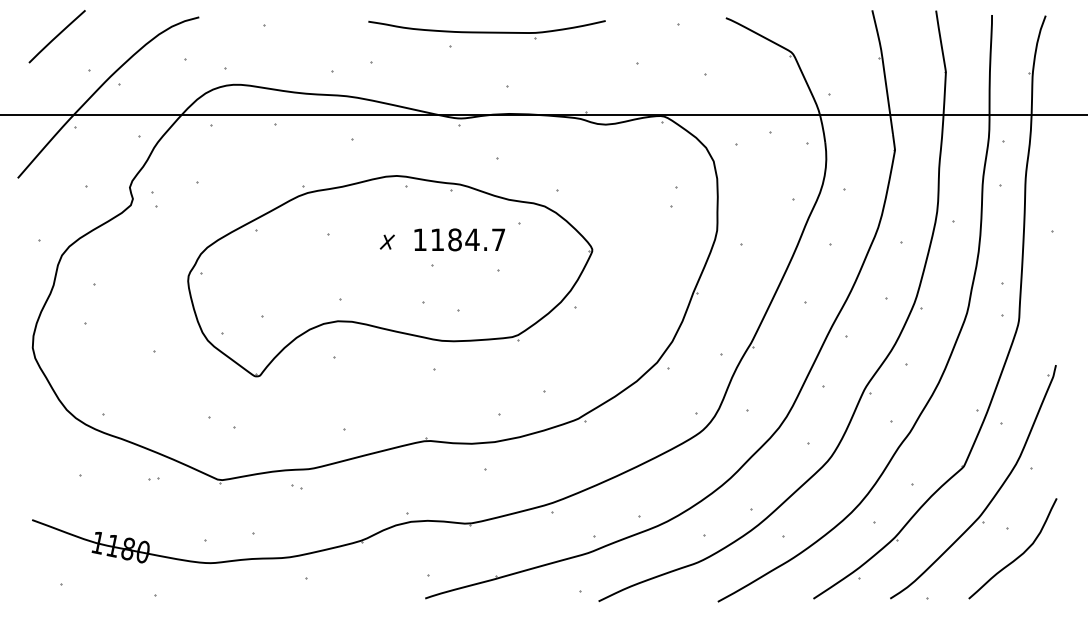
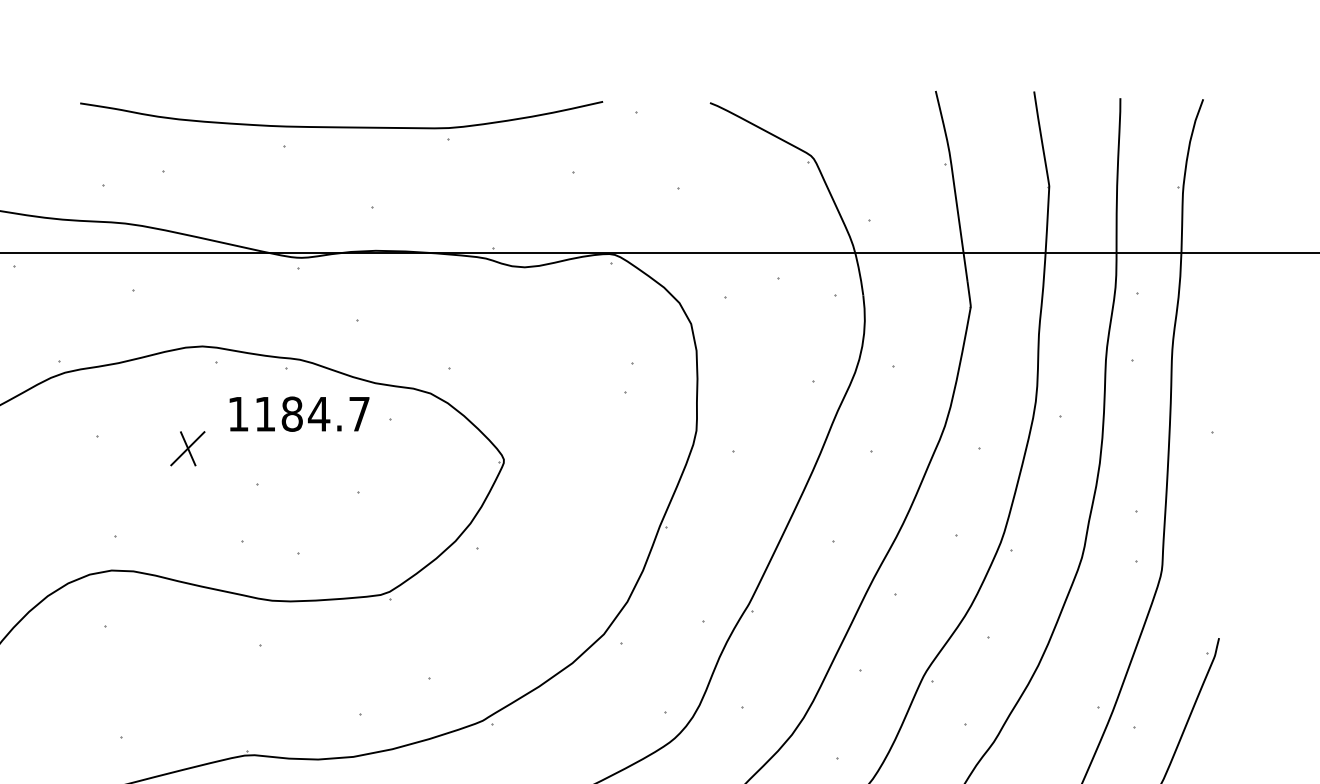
part: (486, 29) -> (340, 120), size x1.43
text: (459, 239) -> (299, 413), moved
part: (387, 241) -> (188, 447), size x1.67

